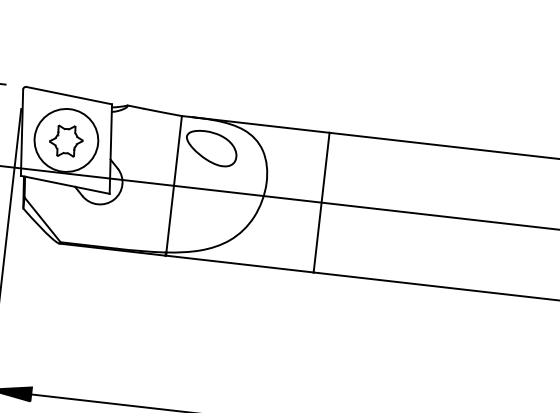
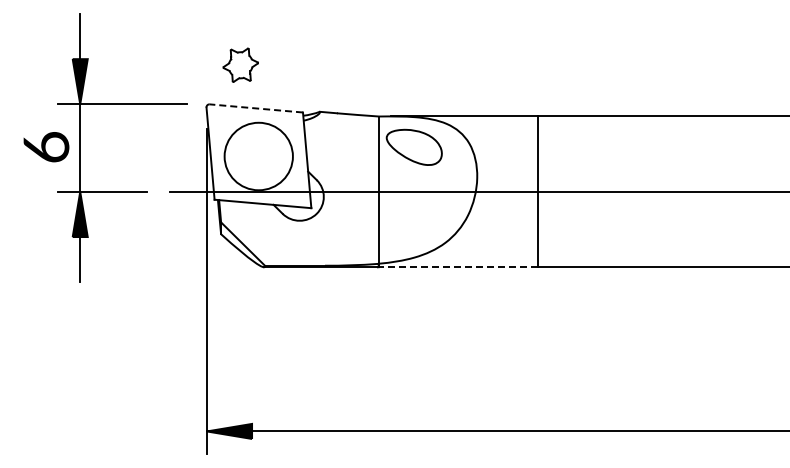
line: (69, 95) -> (256, 108), solid -> dashed
part: (66, 140) -> (240, 64), moved
line: (239, 264) -> (458, 267), solid -> dashed

